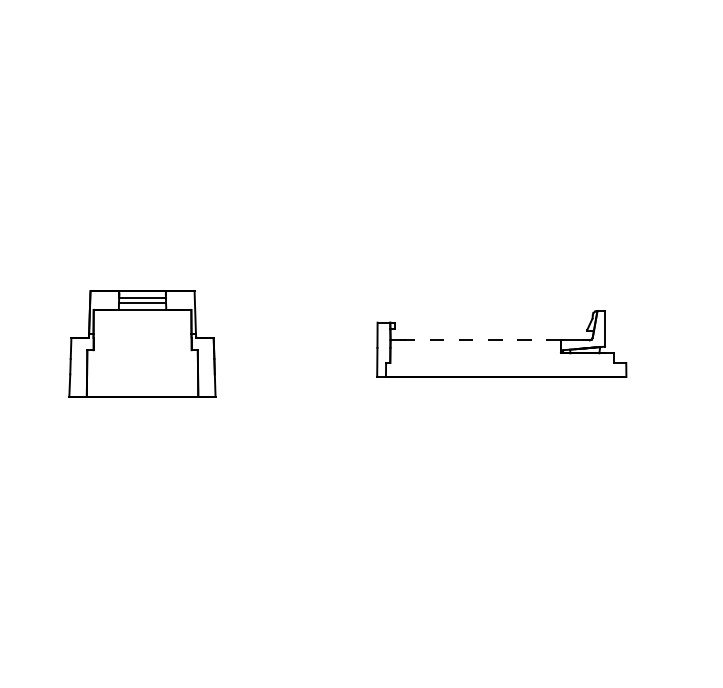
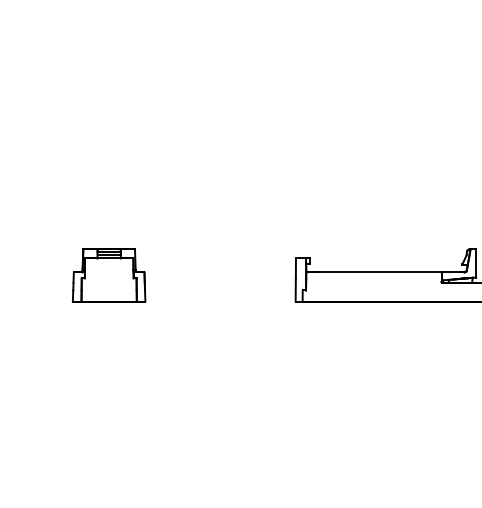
line: (475, 340) -> (373, 272), dashed -> solid
part: (141, 343) -> (108, 274), size x0.62

